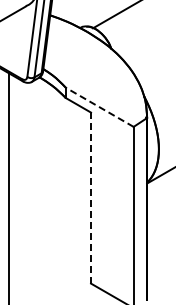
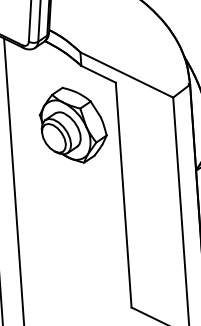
line: (99, 107) -> (126, 75), dashed -> solid
part: (56, 142) -> (73, 125), added
line: (91, 198) -> (124, 195), dashed -> solid

